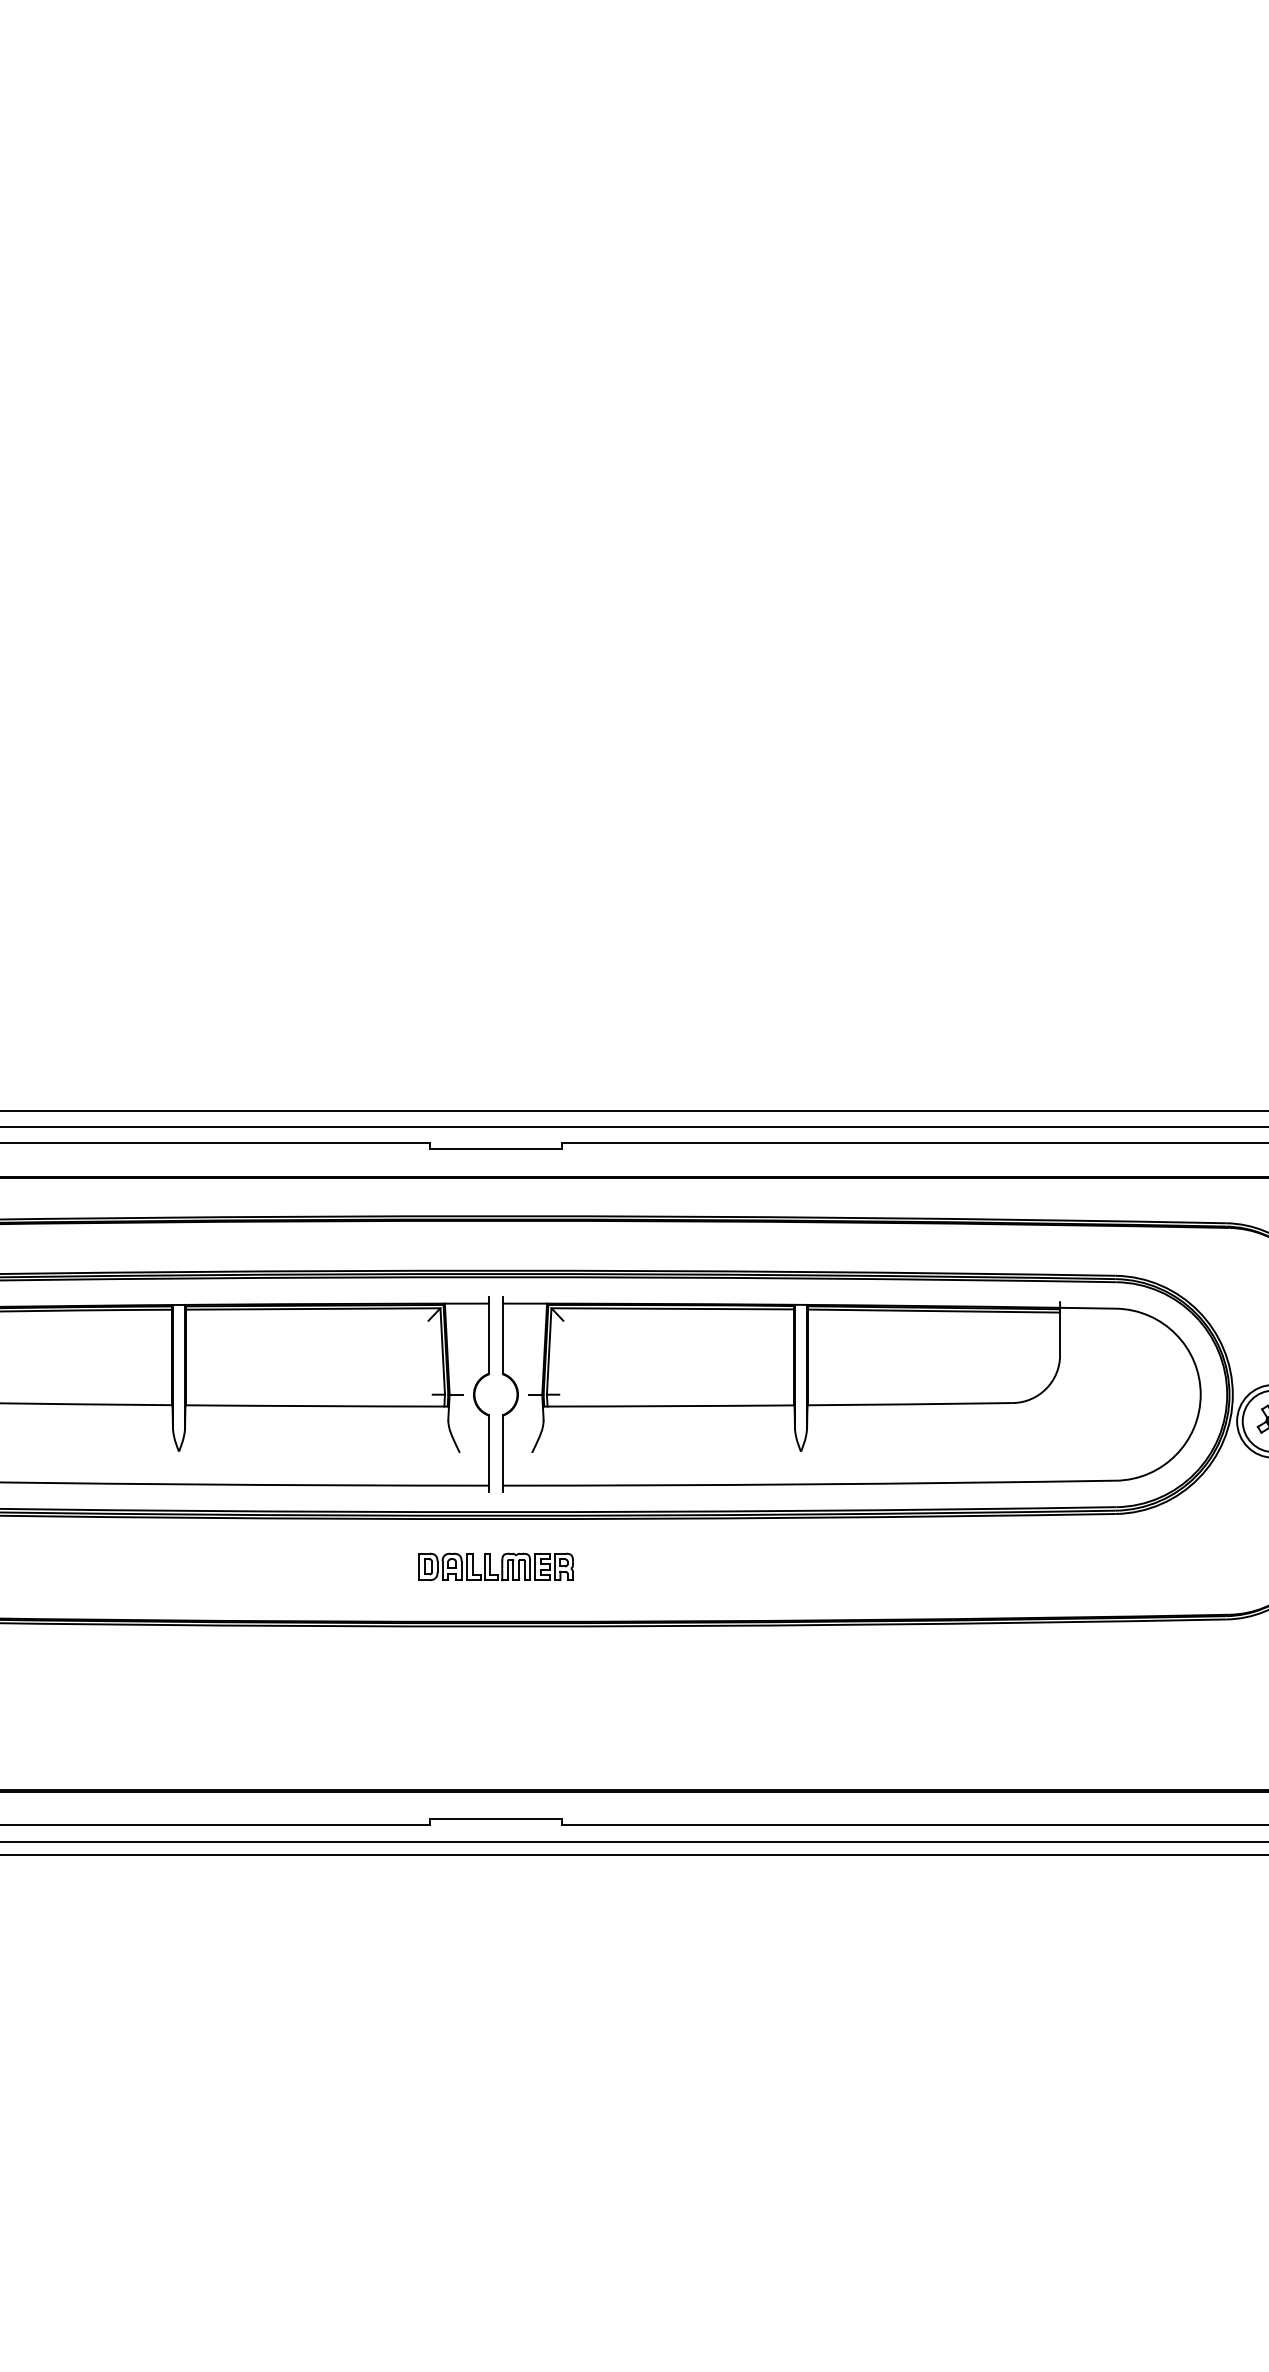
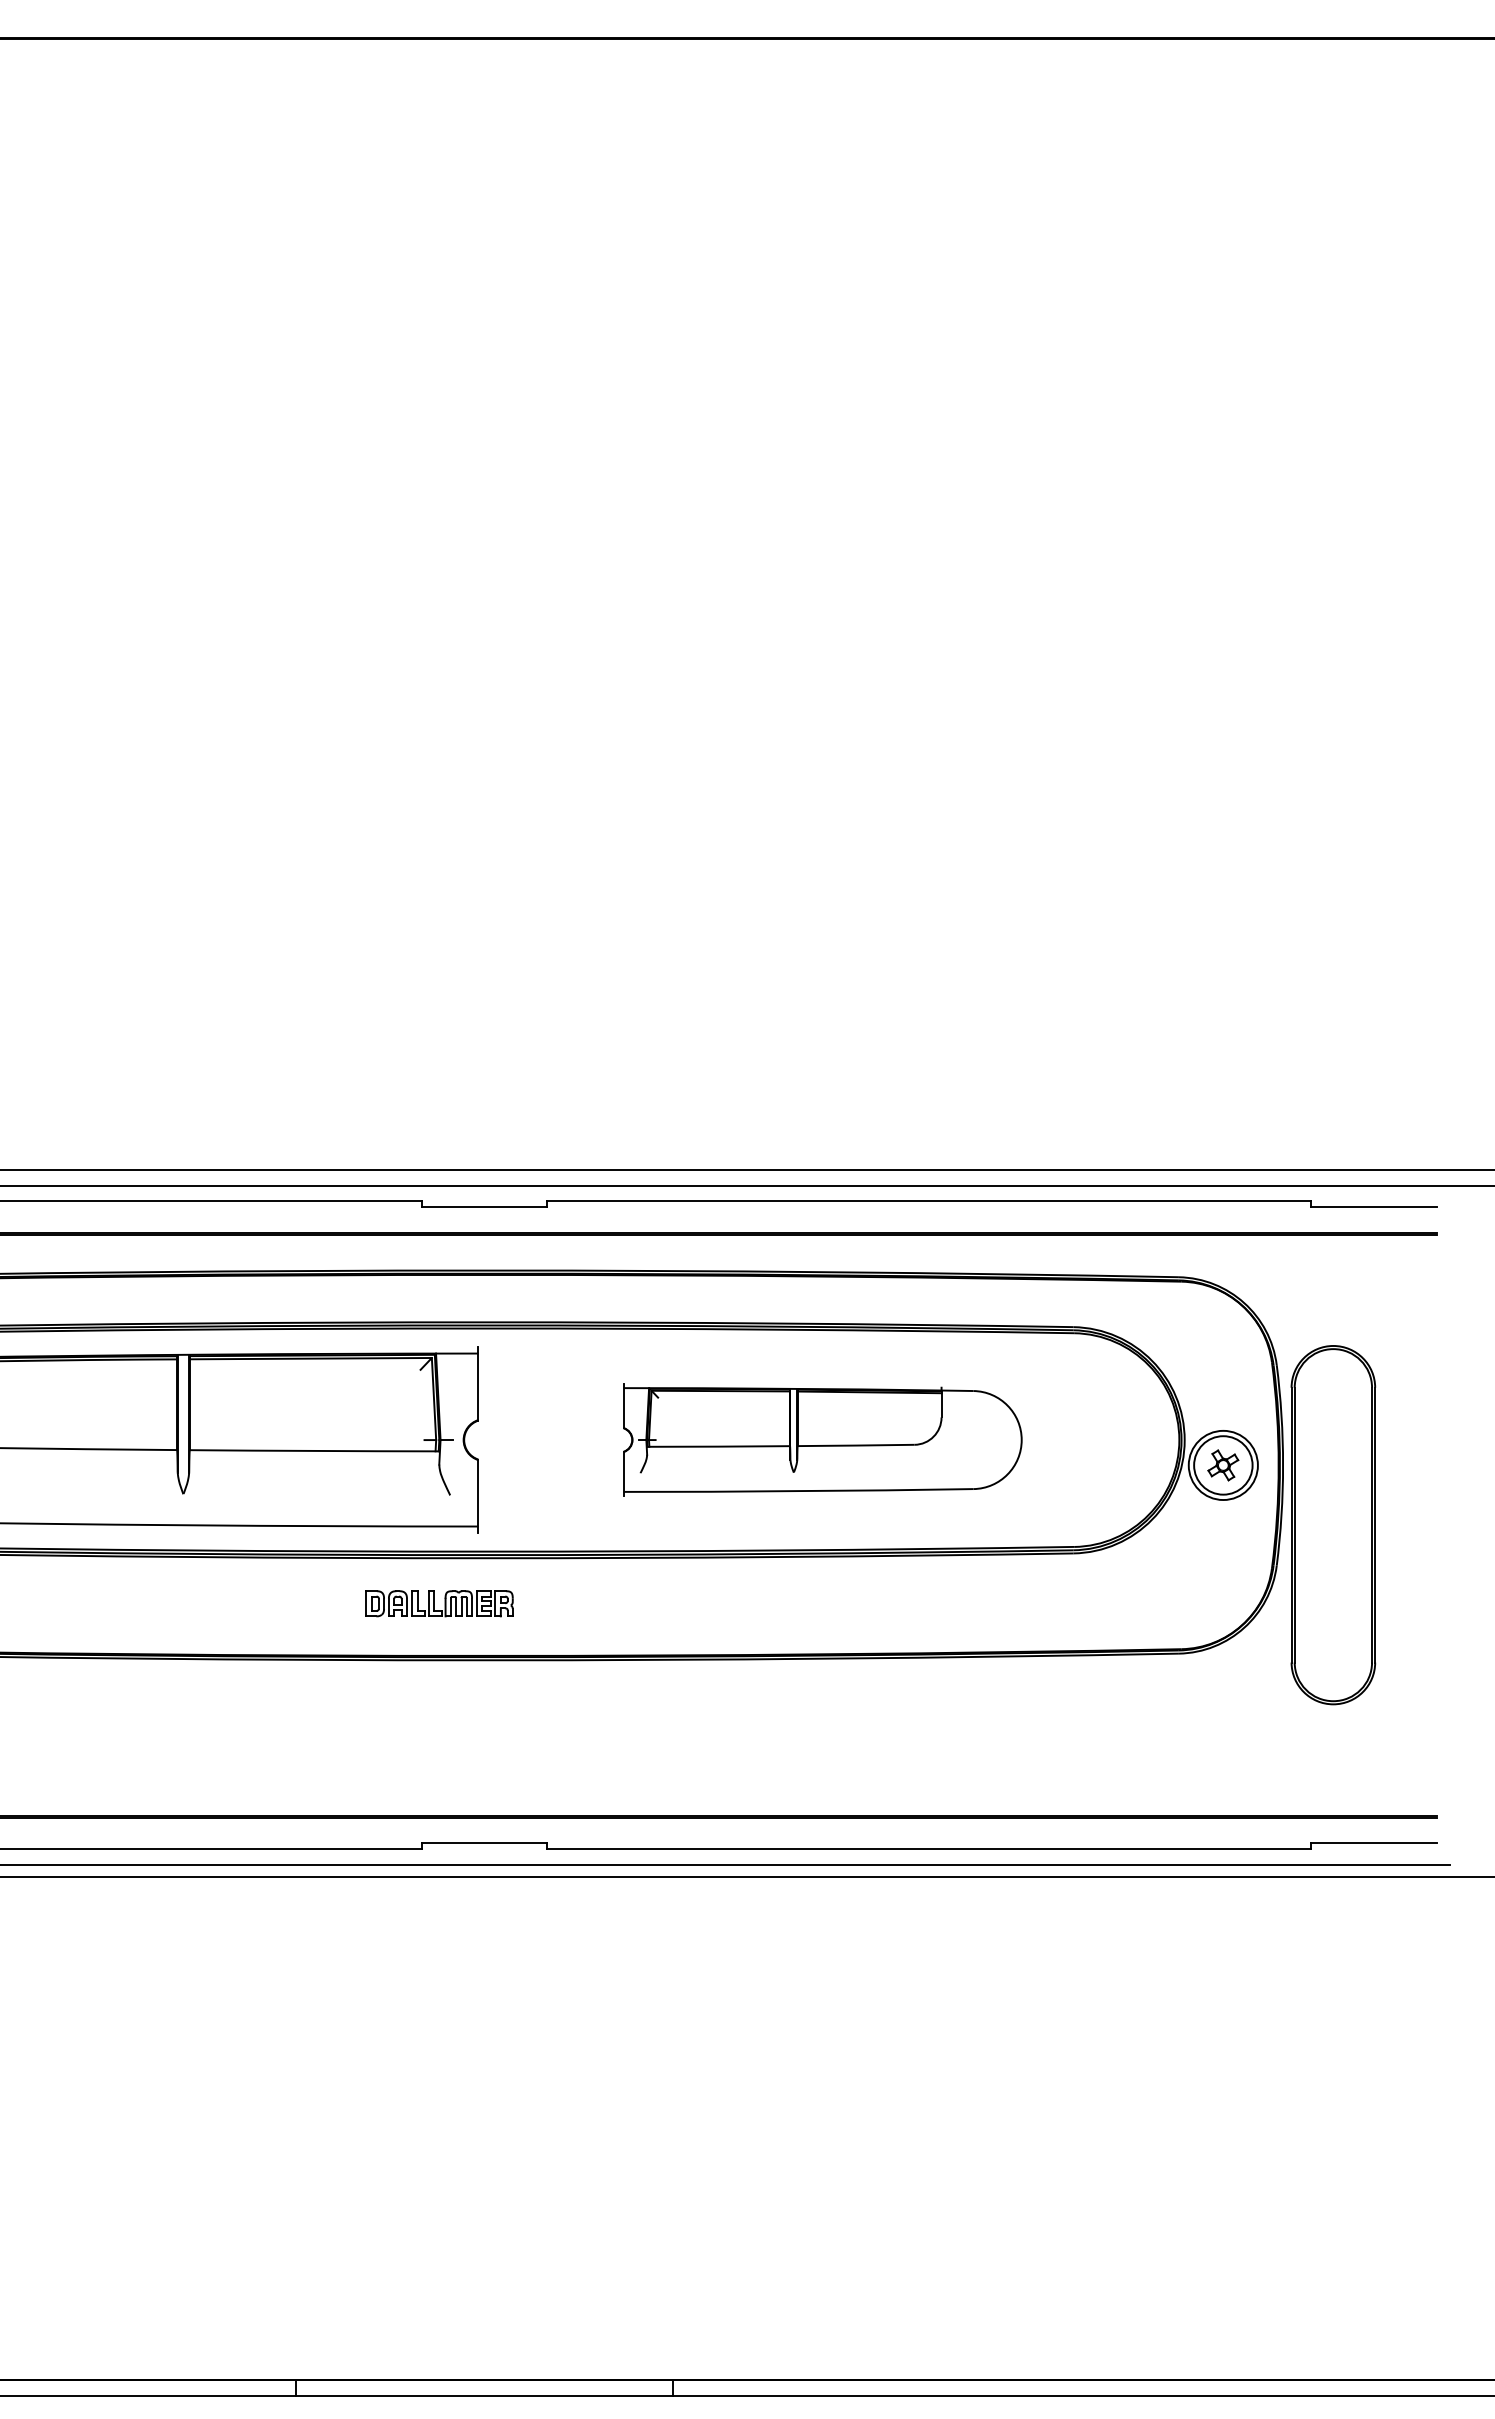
part: (851, 1394) -> (822, 1439), size x0.6
part: (495, 1566) -> (439, 1603), moved

